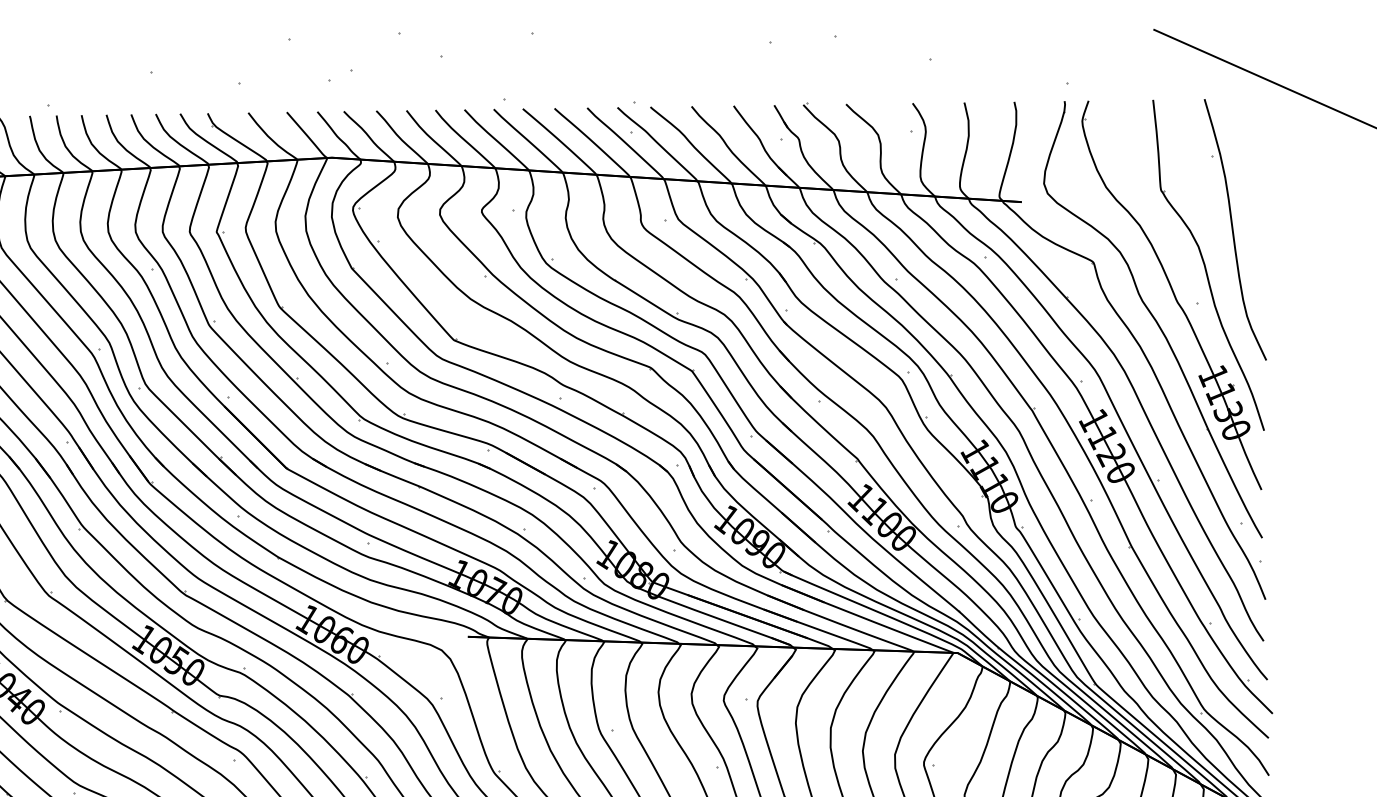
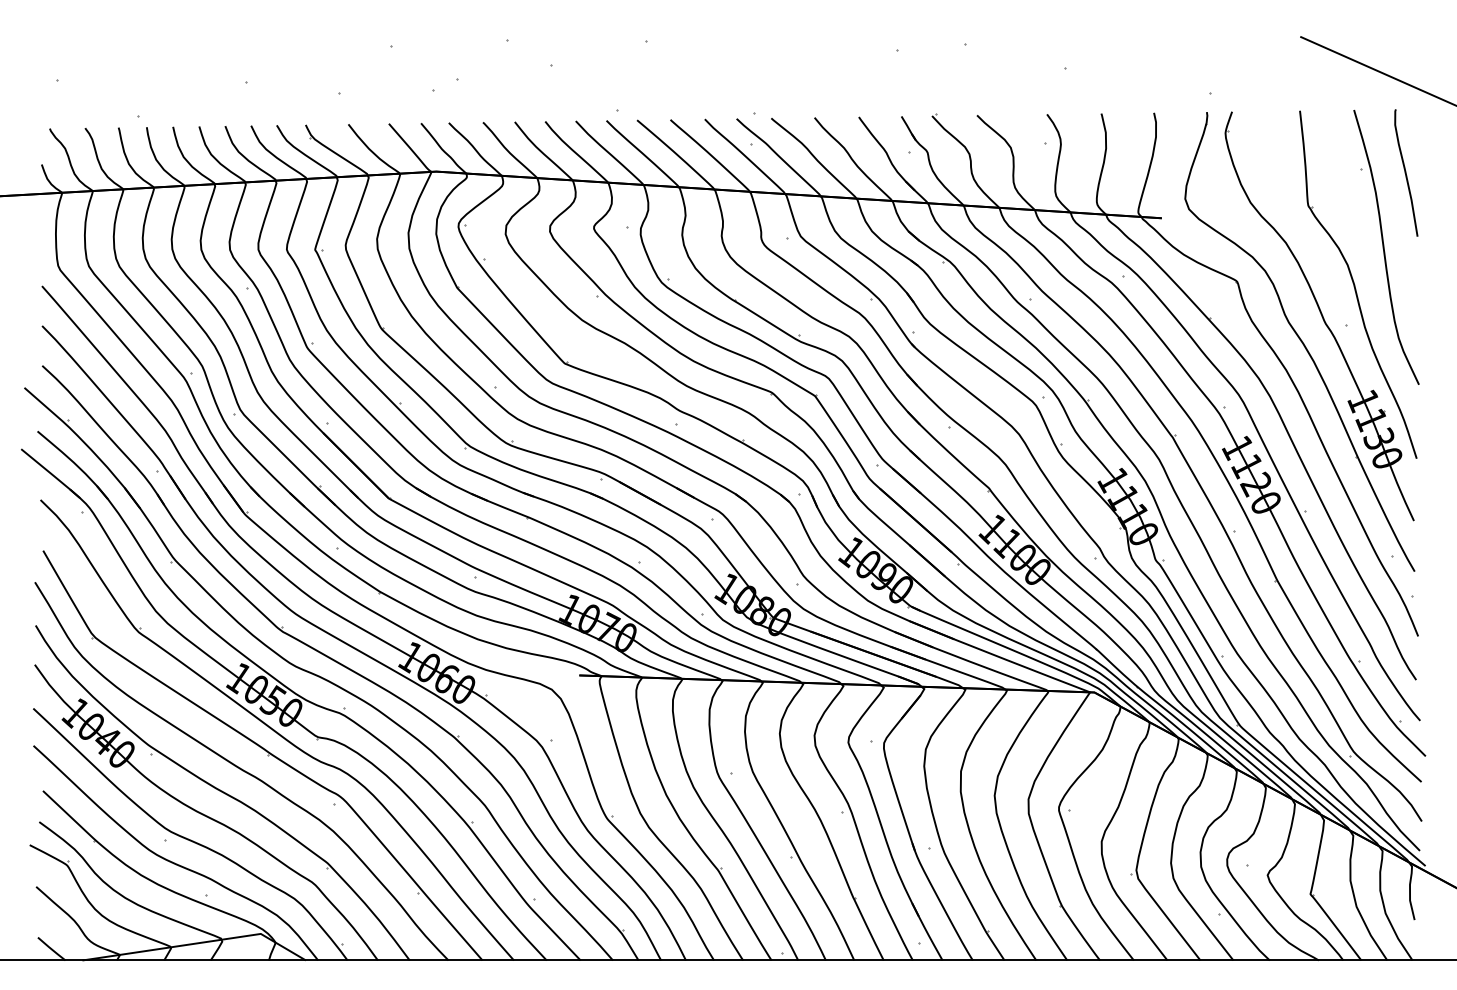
curve: (1254, 158) -> (1406, 172), added

